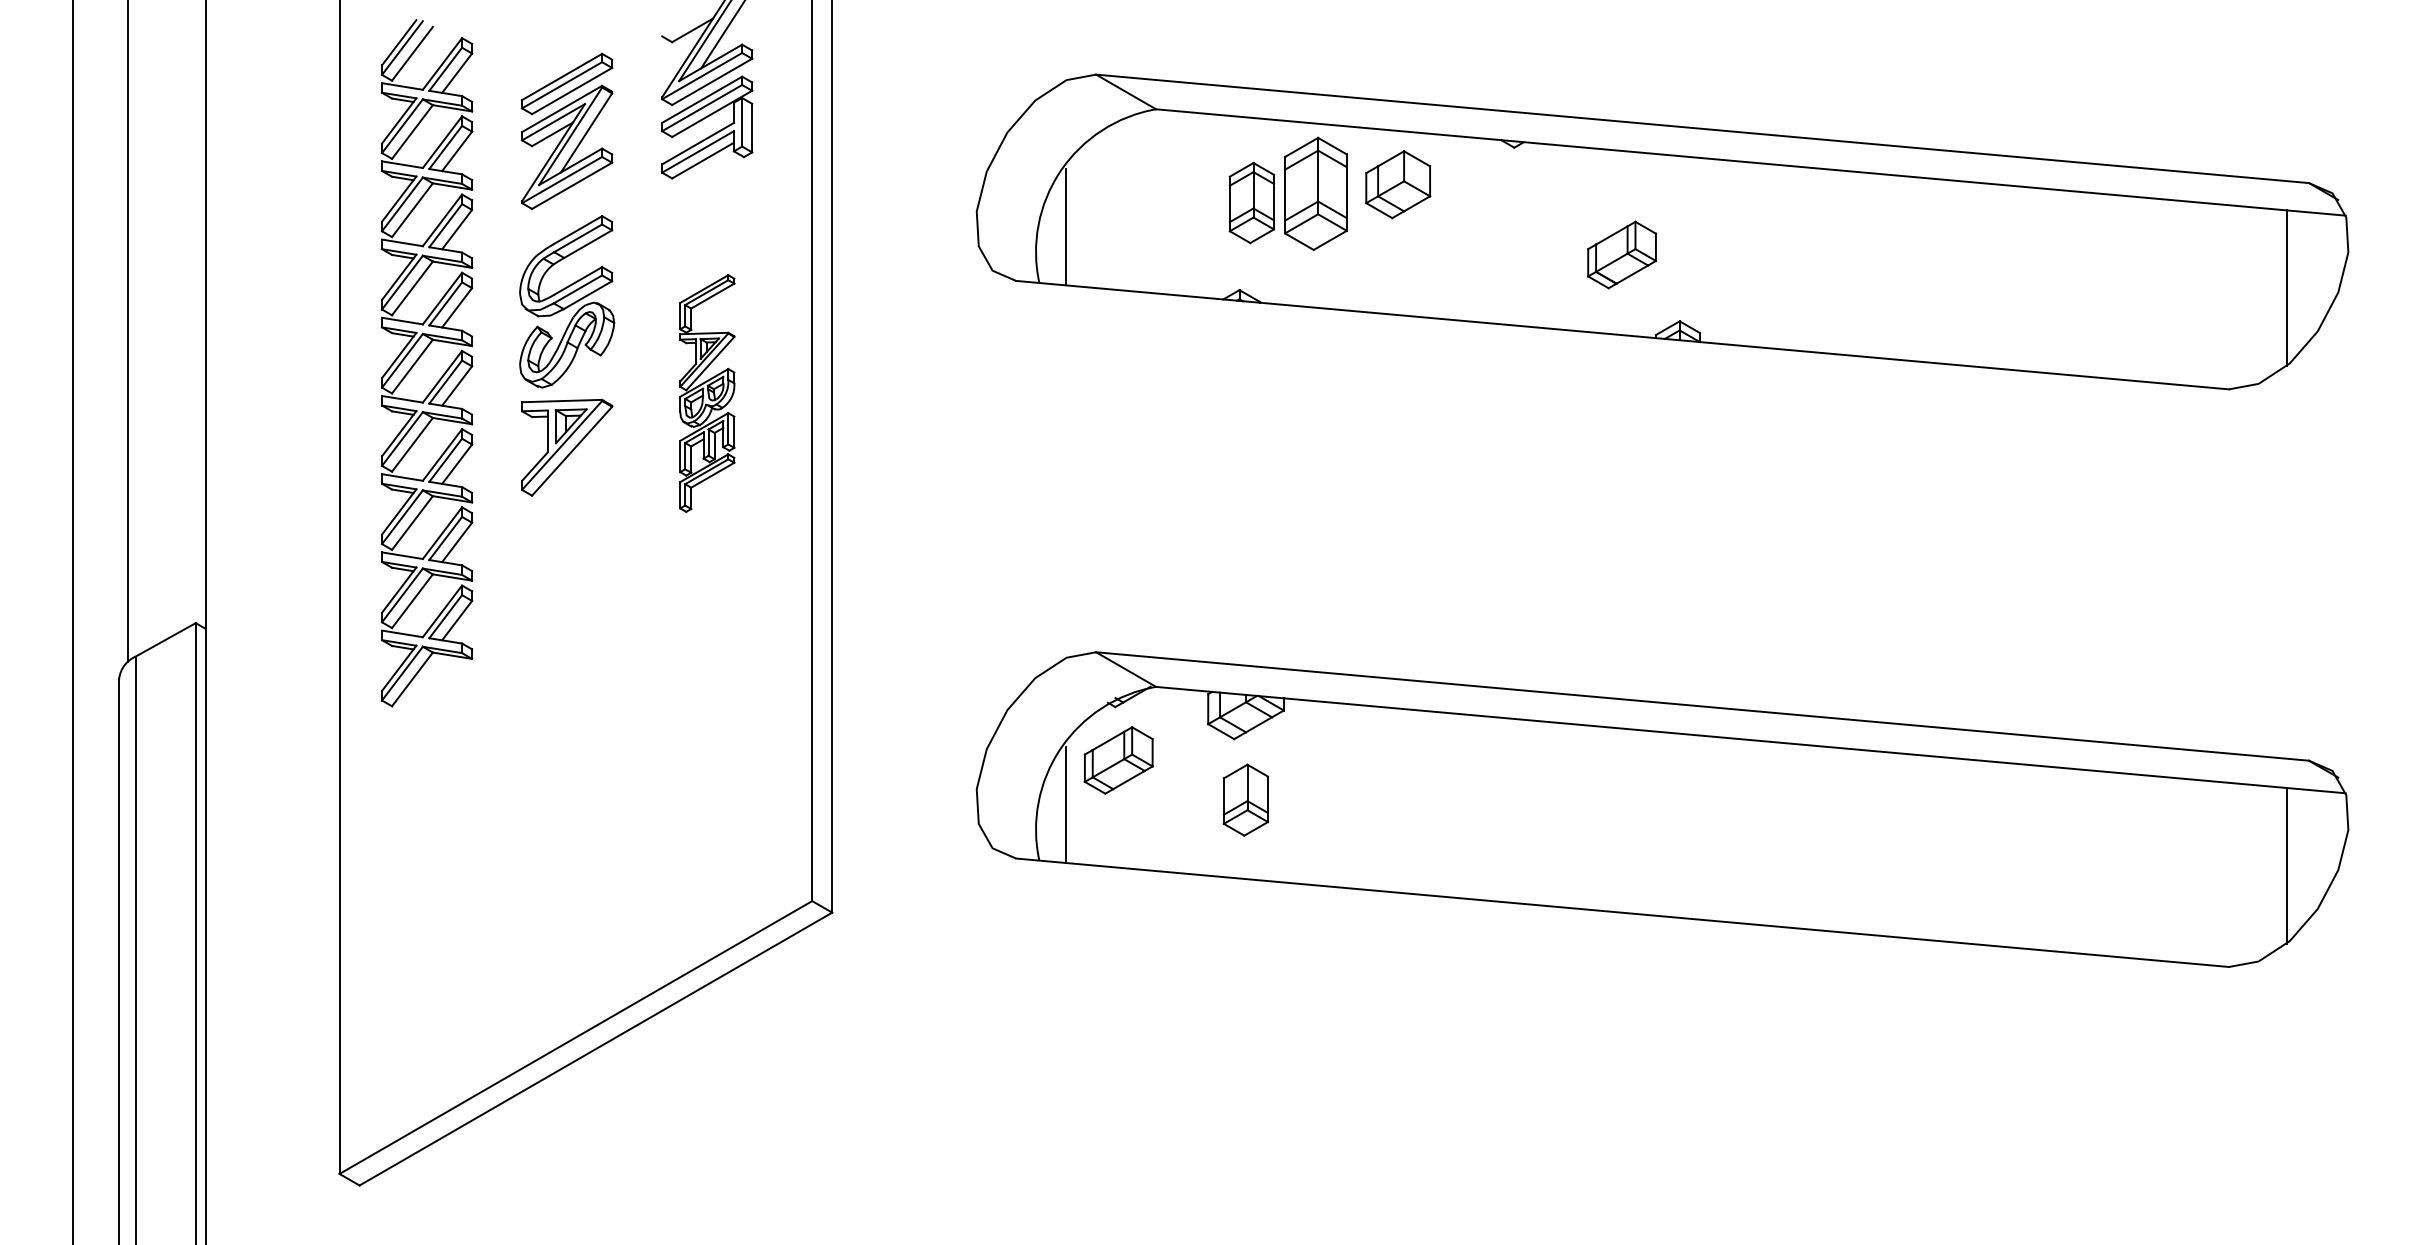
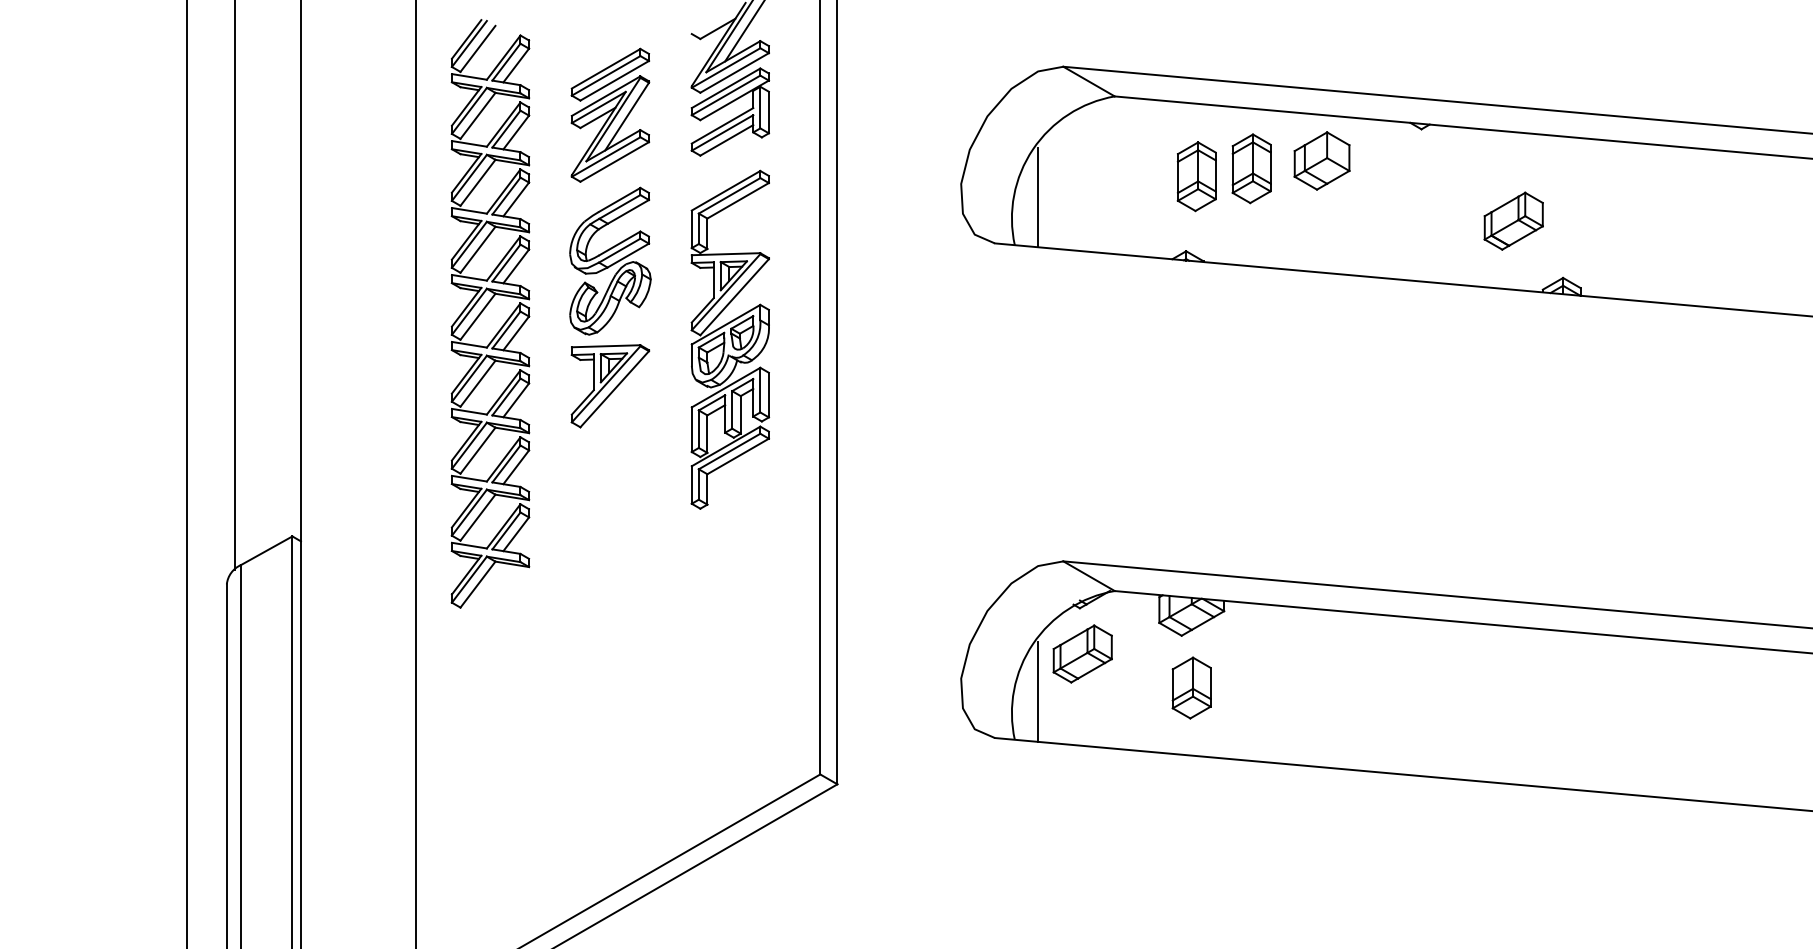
part: (1315, 193) -> (1251, 168), size x0.71
part: (707, 393) -> (730, 339), size x1.67

